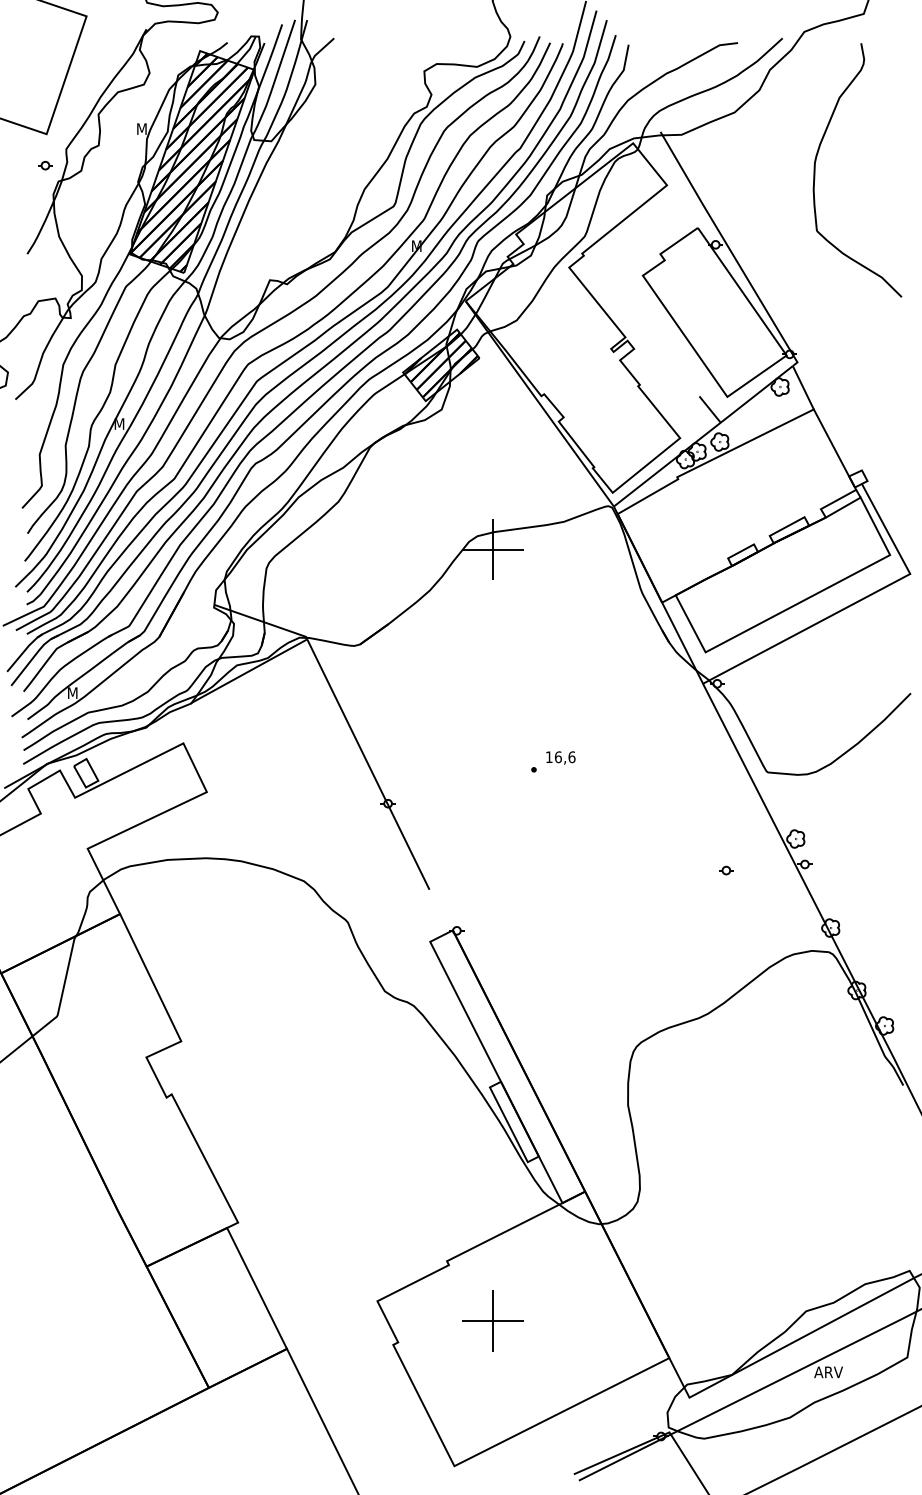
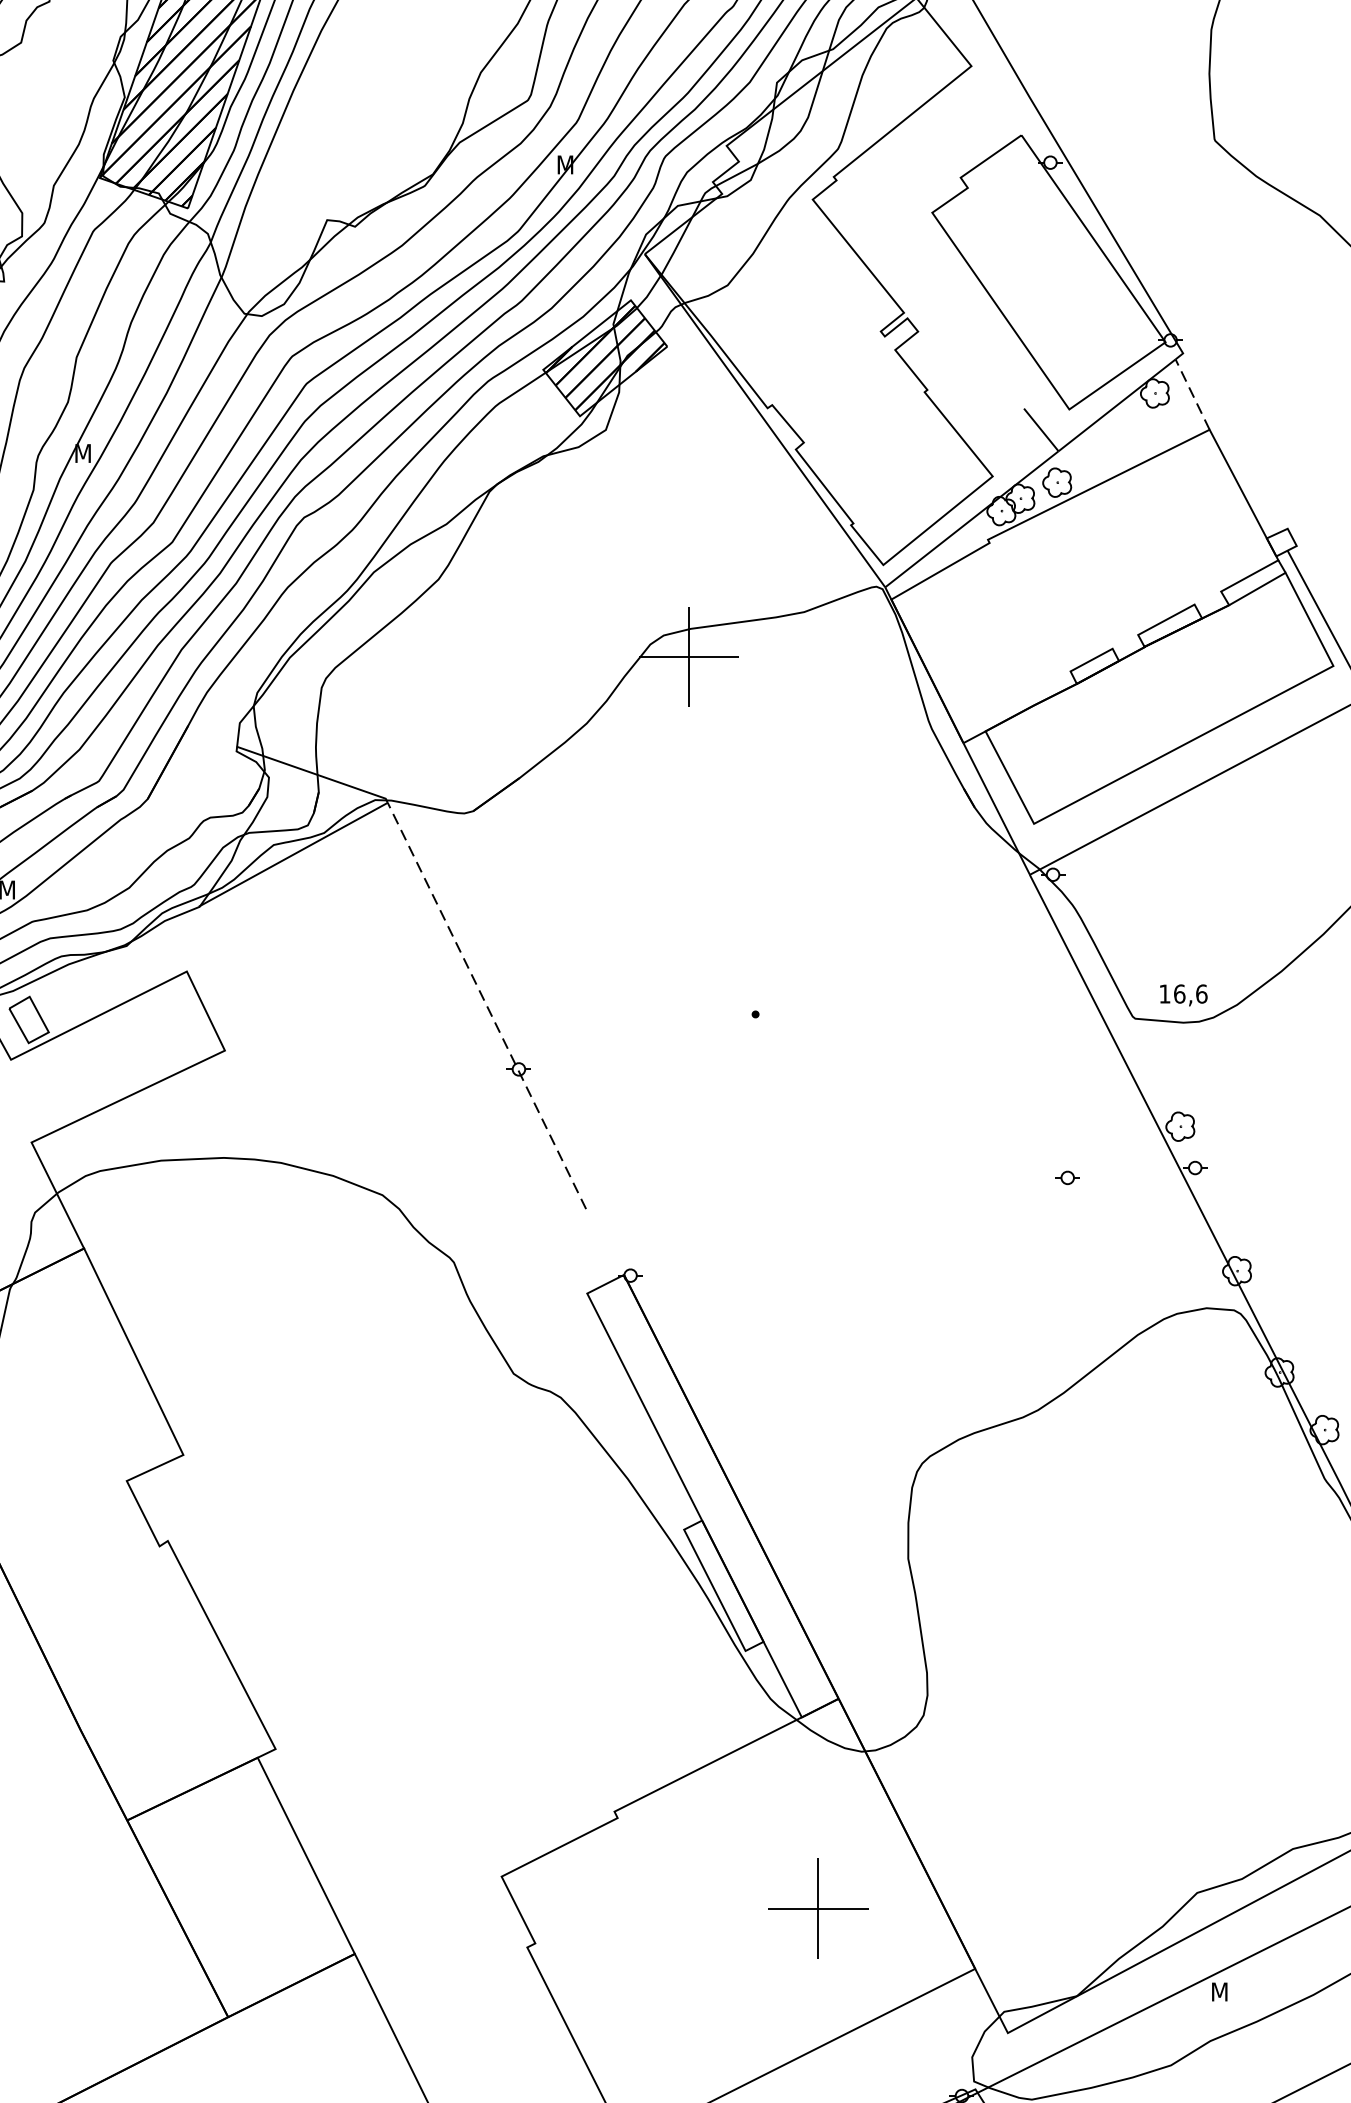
line: (803, 387) -> (1192, 394), solid -> dashed
text: (560, 757) -> (1183, 994), moved
line: (368, 764) -> (487, 1005), solid -> dashed
part: (492, 1320) -> (818, 1907), moved
text: (828, 1372) -> (1233, 1992), ARV -> M

